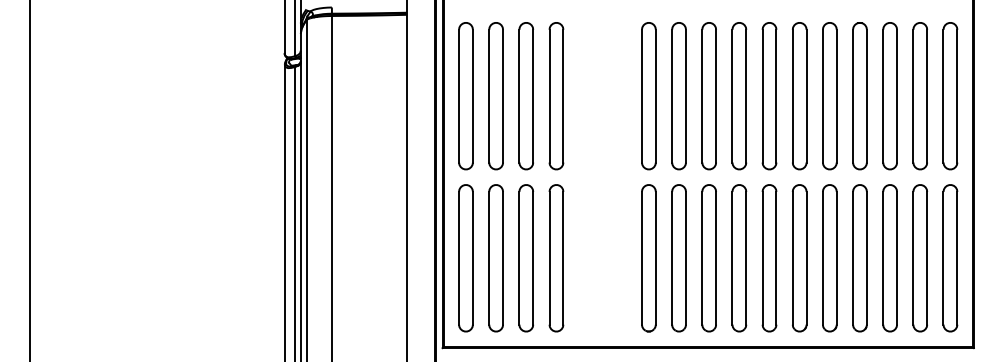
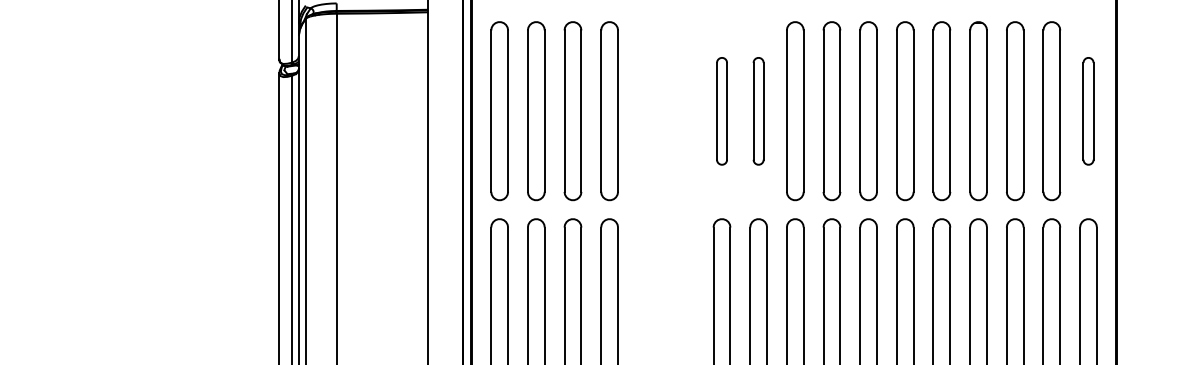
part: (648, 96) -> (721, 111), size x0.6
part: (678, 96) -> (757, 111), size x0.6
part: (950, 96) -> (1088, 111), size x0.6

